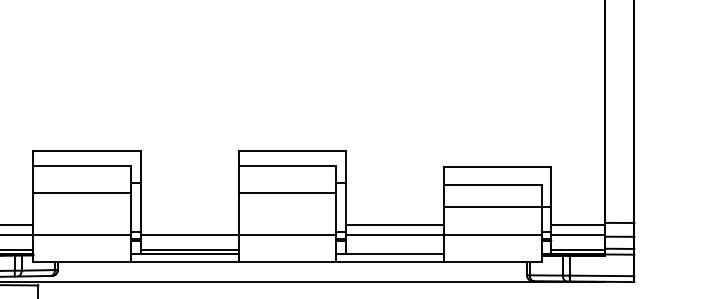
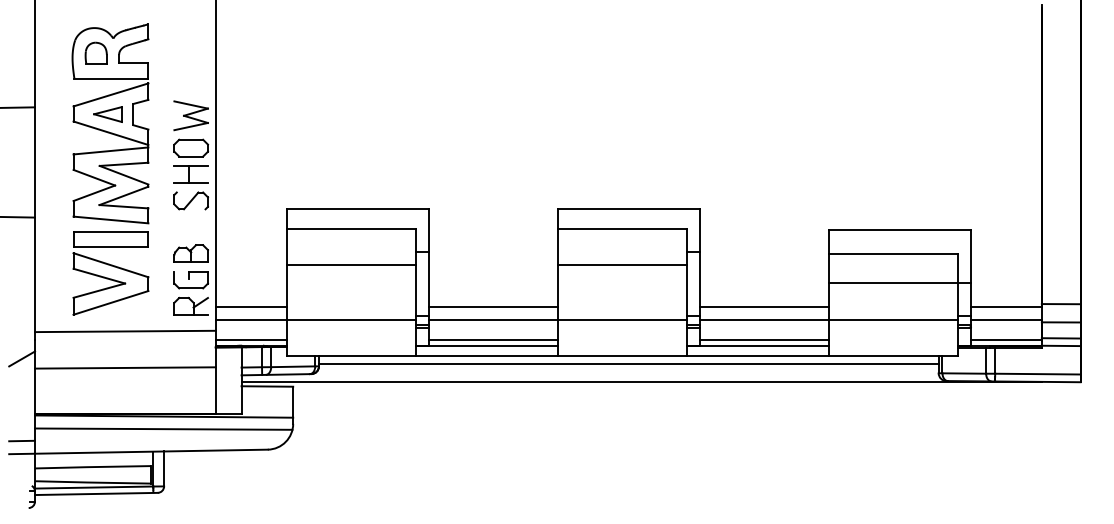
line: (189, 225) -> (492, 307), added
line: (394, 250) -> (763, 340), added
line: (292, 267) -> (628, 363), added

